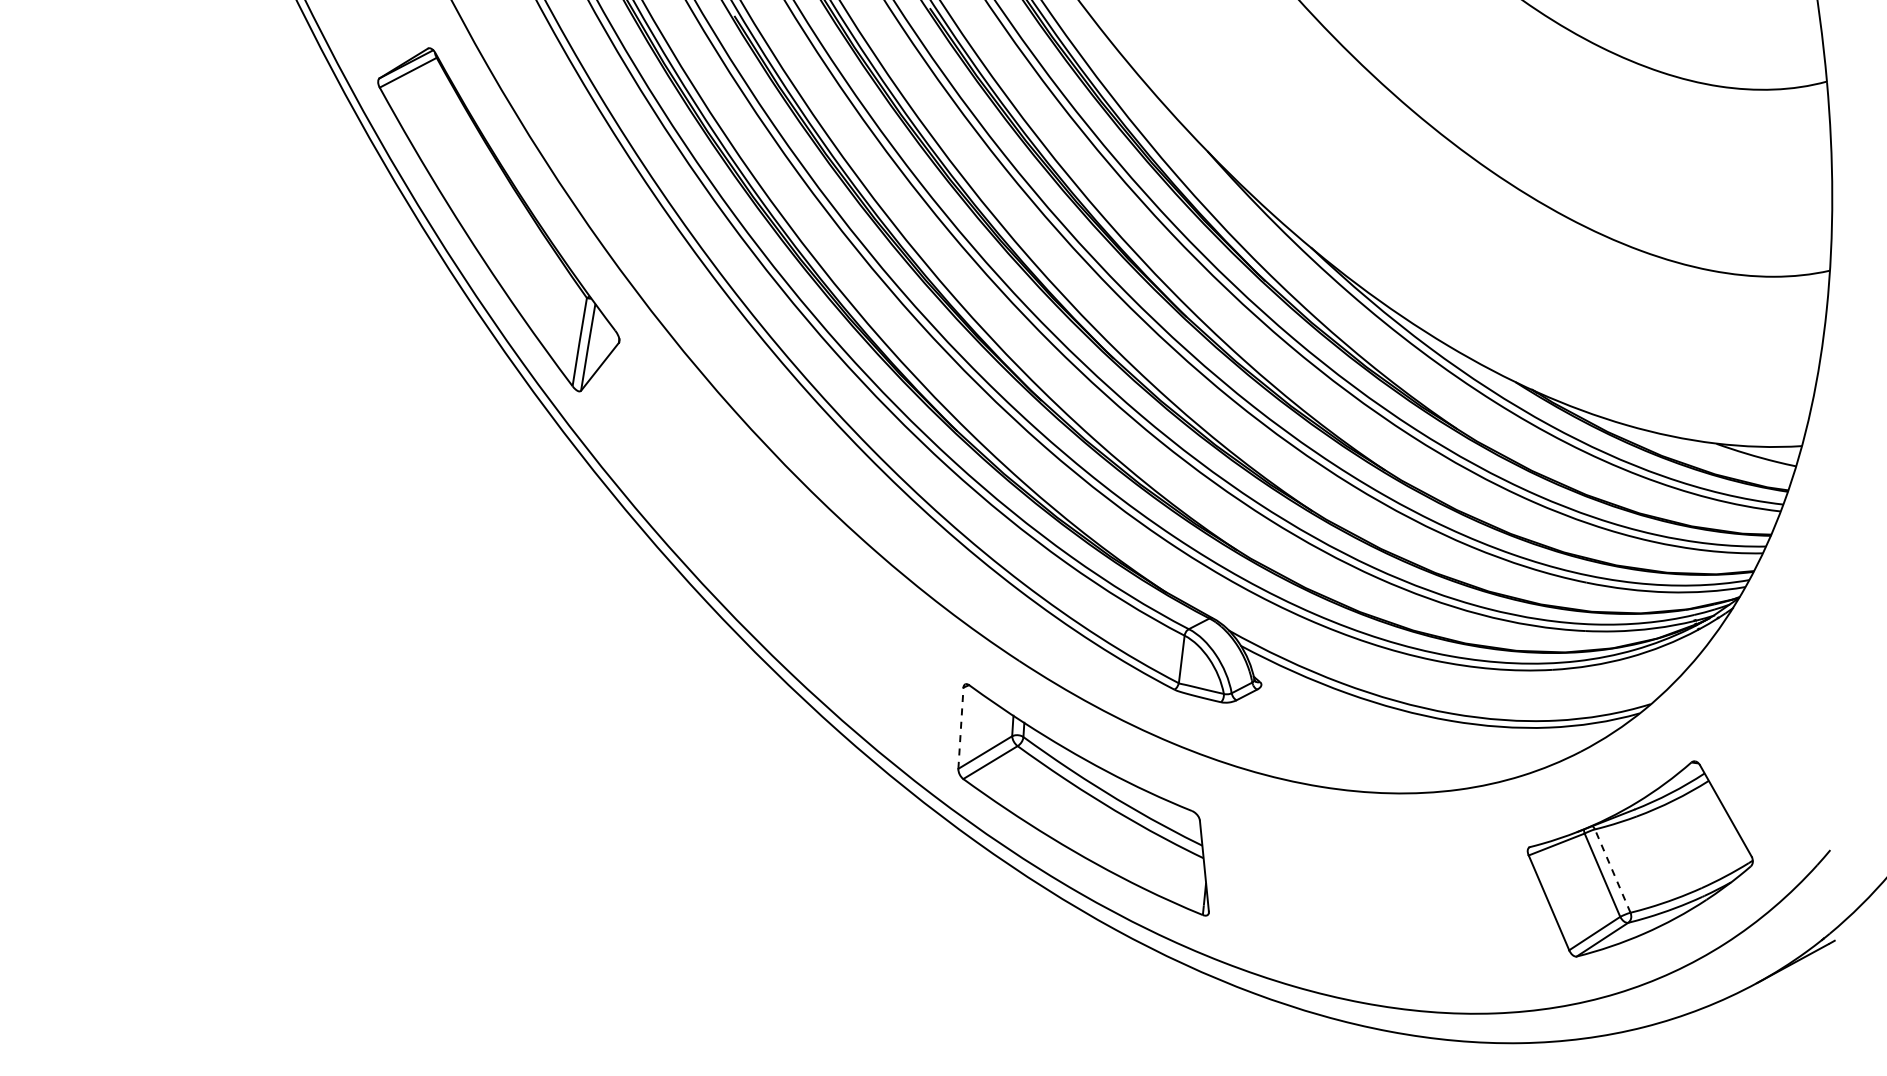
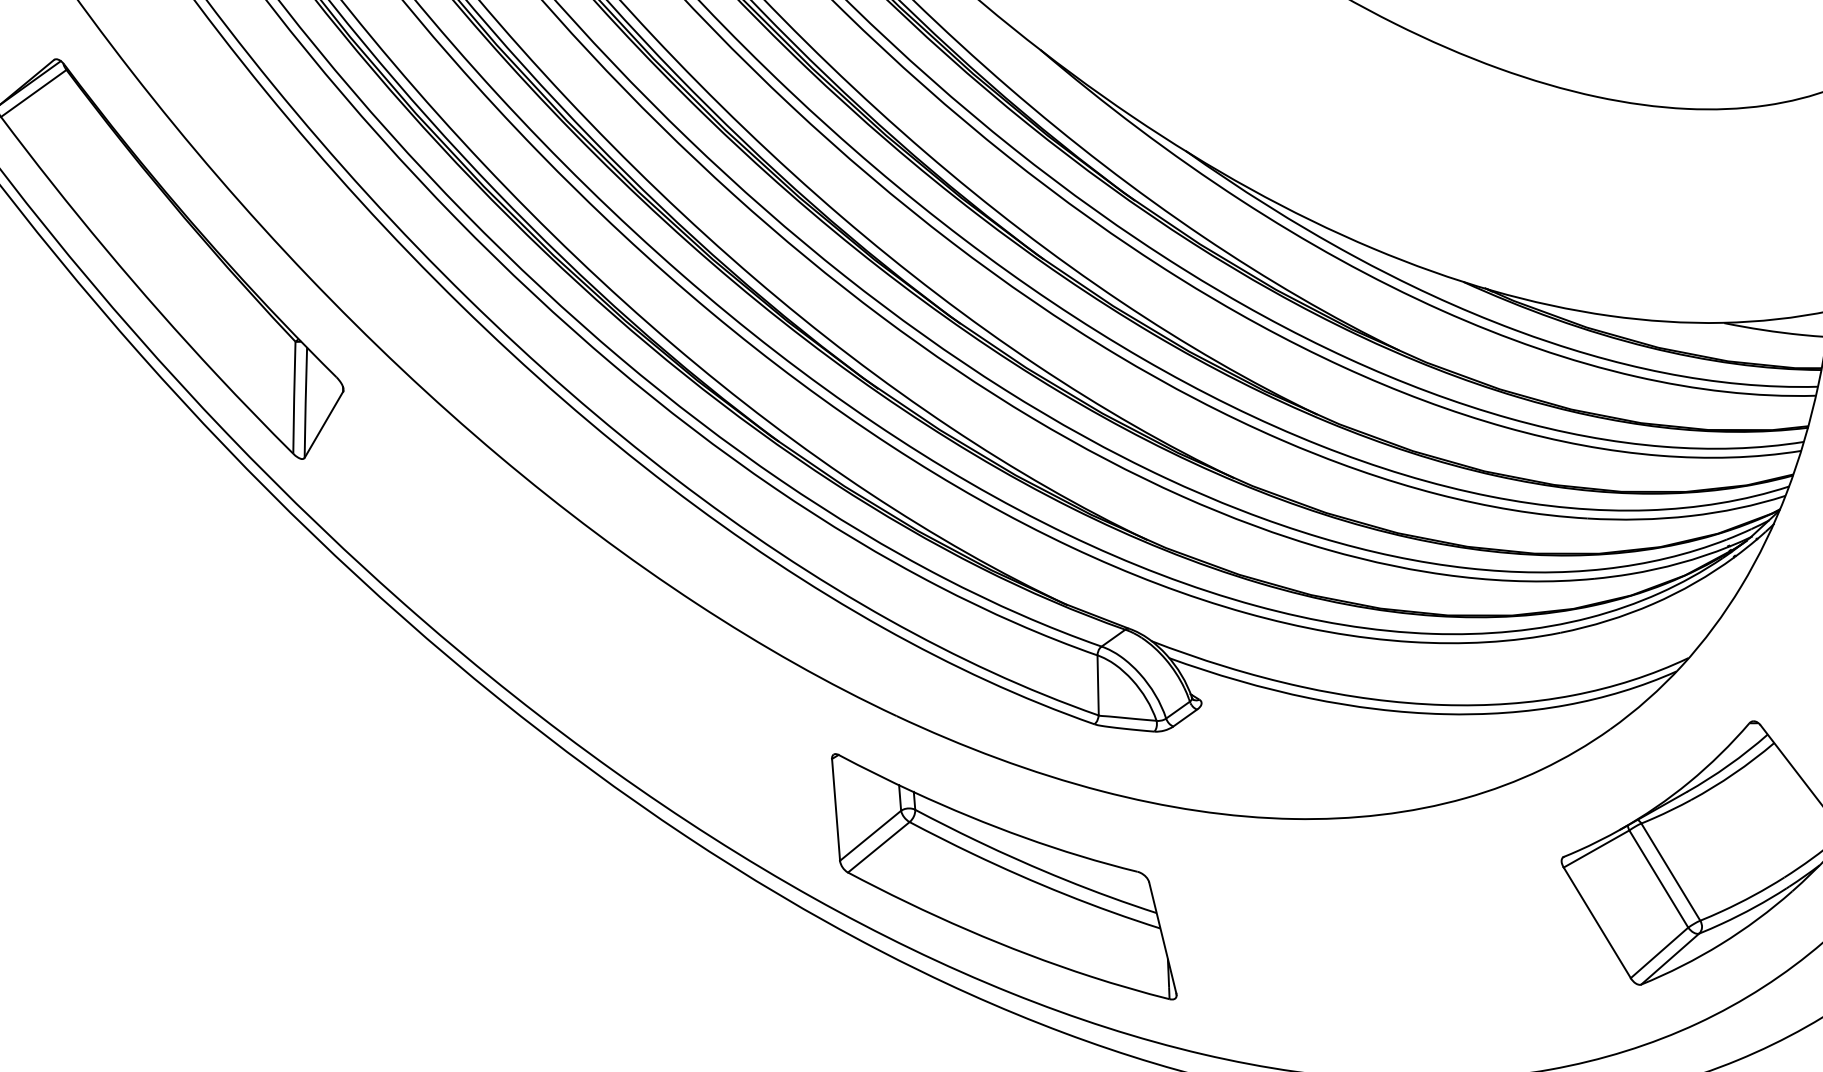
line: (960, 728) -> (835, 810), dashed -> solid
line: (1612, 870) -> (1670, 871), dashed -> solid

